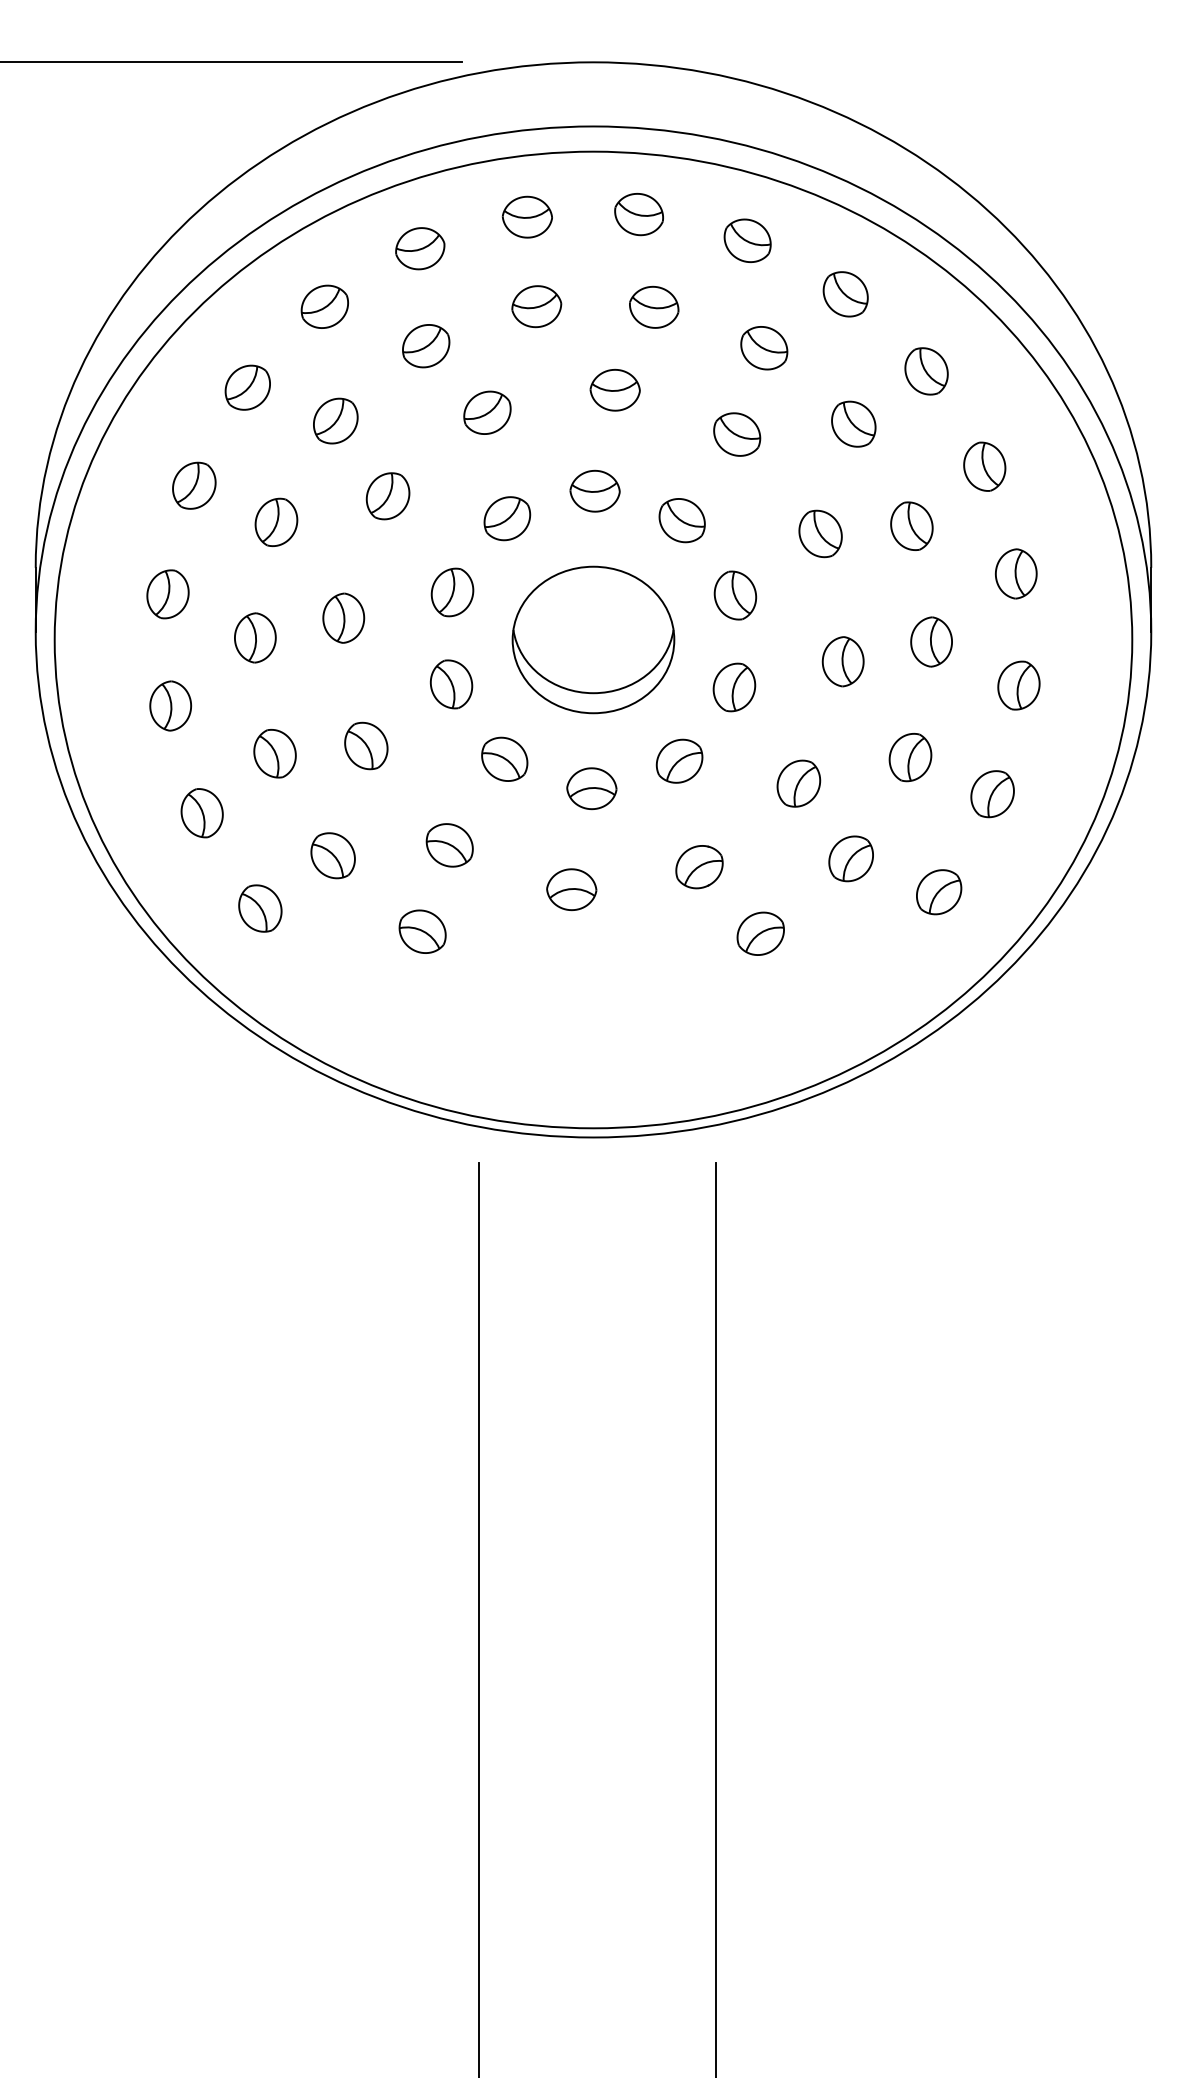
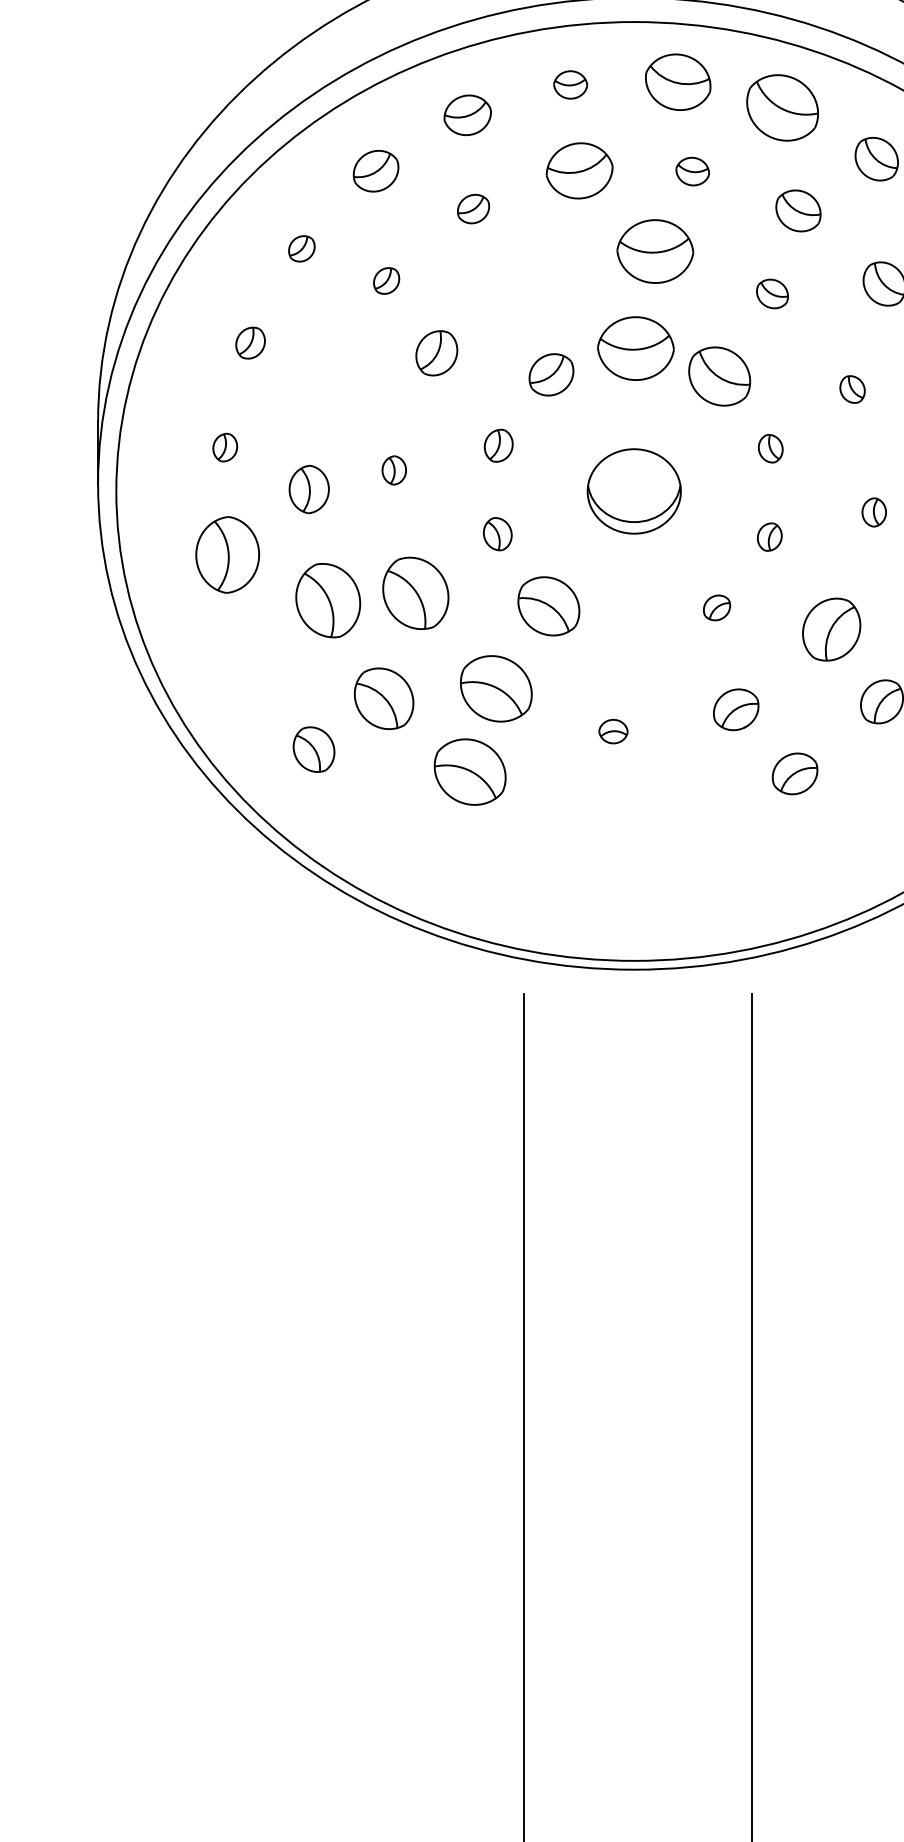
part: (638, 214) -> (677, 82), size x1.4
part: (526, 216) -> (569, 84), size x0.7
part: (747, 240) -> (782, 107), size x1.6
part: (536, 306) -> (579, 170), size x1.4
part: (654, 306) -> (692, 170), size x0.7
part: (426, 346) -> (473, 209), size x0.7
part: (247, 387) -> (301, 248), size x0.6
part: (614, 389) -> (654, 250), size x1.6
part: (487, 412) -> (532, 272), removed
part: (335, 420) -> (386, 280), size x0.6
part: (737, 434) -> (772, 293), size x0.7
part: (194, 485) -> (250, 342), size x0.7
part: (594, 490) -> (635, 347), size x1.6
part: (681, 520) -> (718, 376), size x1.4
part: (276, 521) -> (329, 377), removed
part: (820, 533) -> (852, 389), size x0.6
part: (452, 592) -> (498, 445), size x0.7
part: (167, 594) -> (224, 447), size x0.6
part: (735, 595) -> (770, 448), size x0.6
part: (343, 617) -> (393, 469), size x0.6
part: (593, 639) -> (634, 490), size x0.6
part: (842, 661) -> (873, 512), size x0.6
part: (451, 684) -> (497, 534), size x0.7
part: (734, 687) -> (769, 537), size x0.6
part: (170, 705) -> (227, 554), size x1.6
part: (366, 745) -> (416, 592), size x1.6
part: (274, 753) -> (327, 600), size x1.6
part: (504, 758) -> (548, 605), size x1.4
part: (679, 760) -> (716, 607), size x0.6
part: (798, 783) -> (831, 629), size x1.4
part: (591, 788) -> (632, 634), removed
part: (201, 813) -> (257, 658), removed
part: (449, 845) -> (495, 689), size x1.6
part: (332, 855) -> (383, 698), size x1.4
part: (571, 889) -> (613, 731), size x0.6
part: (422, 931) -> (469, 771), size x1.6

